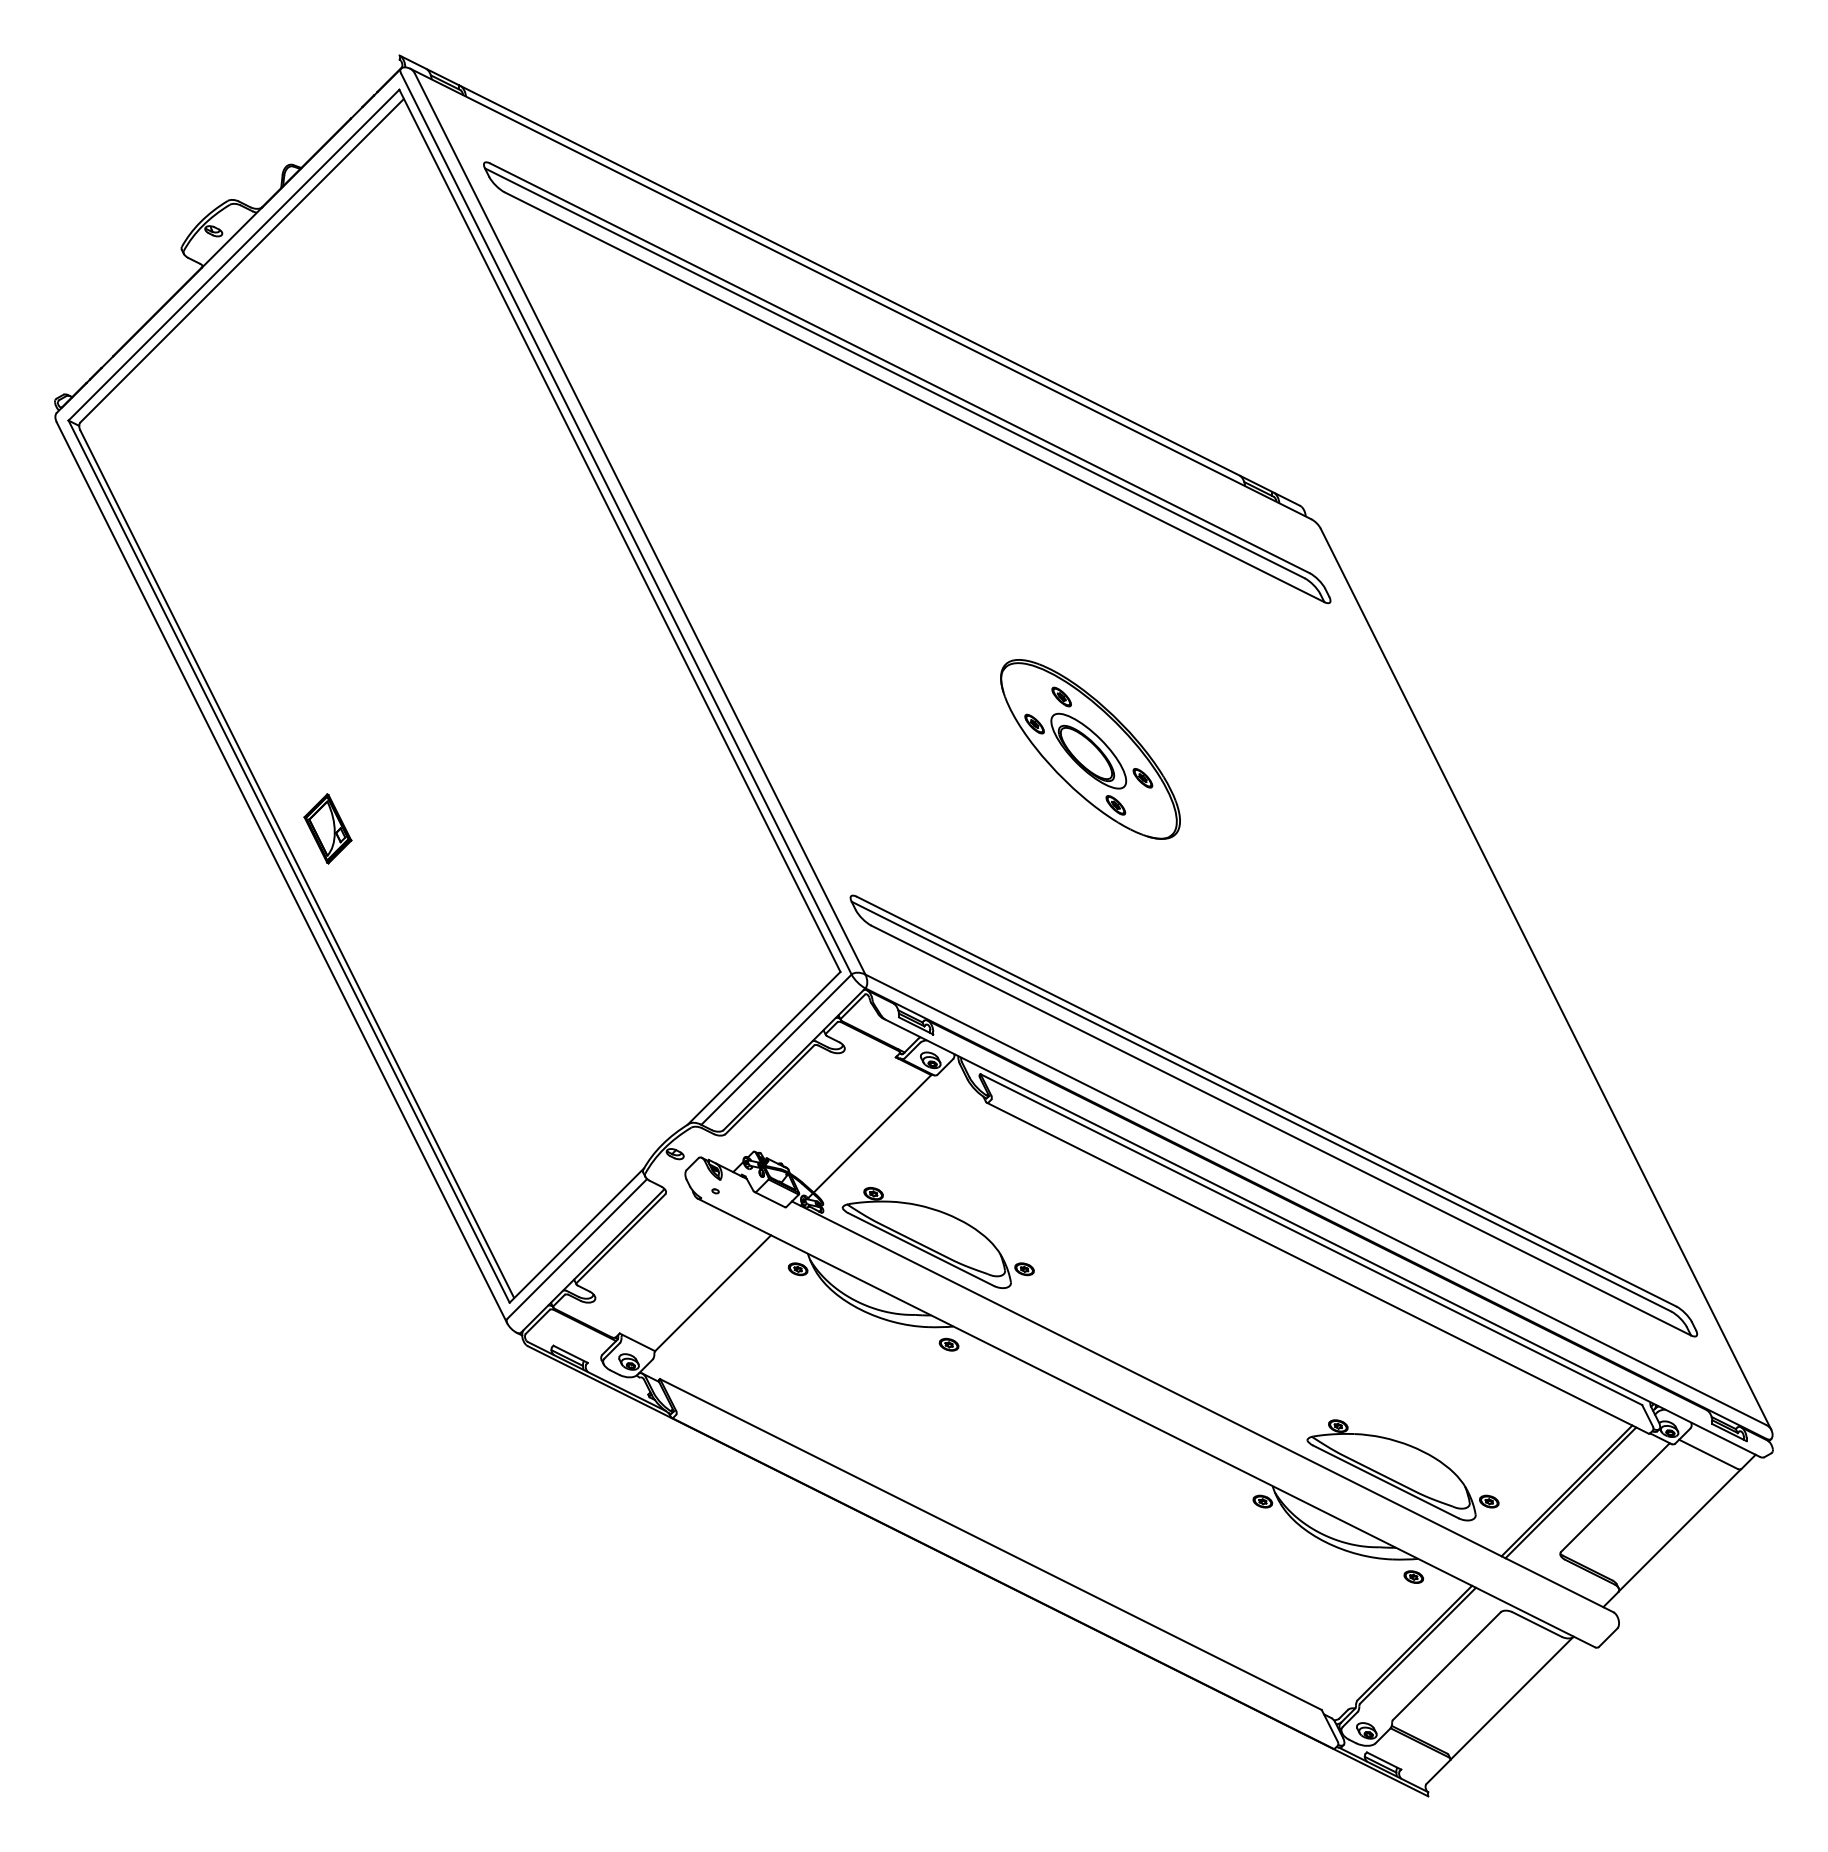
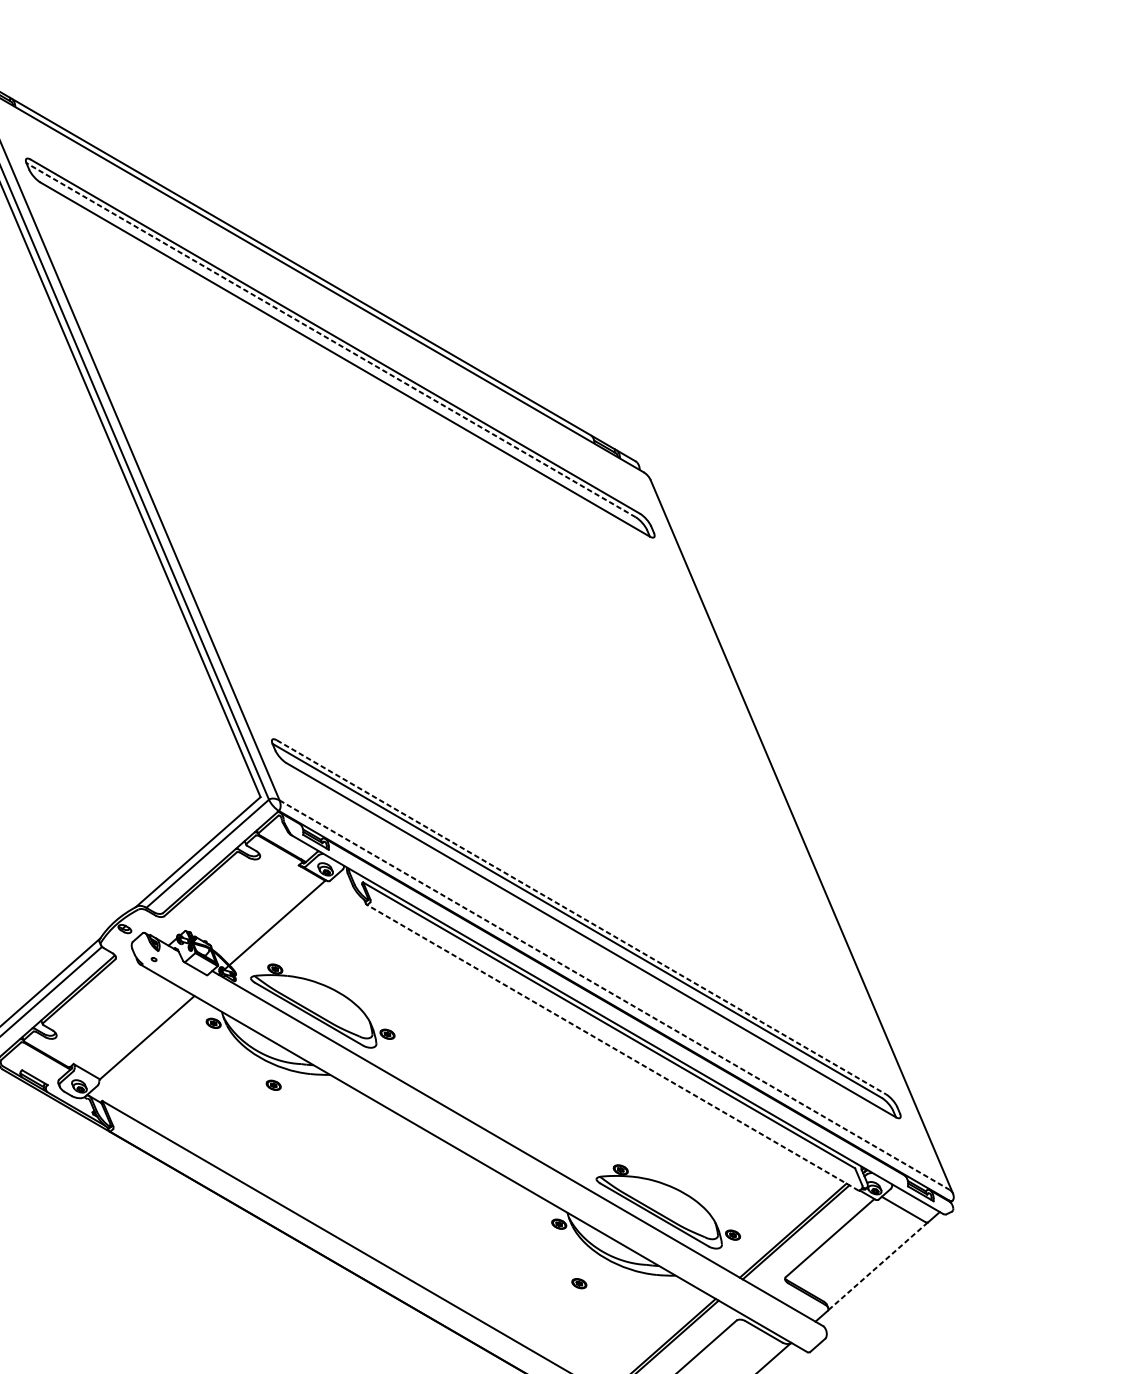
line: (894, 373) -> (330, 340), solid -> dashed
part: (1090, 749) -> (463, 638), removed
line: (1266, 1101) -> (581, 917), solid -> dashed
line: (1316, 1199) -> (615, 994), solid -> dashed
line: (1317, 1268) -> (612, 1047), solid -> dashed
part: (948, 1344) -> (273, 1085), moved
line: (1679, 1530) -> (877, 1266), solid -> dashed
part: (1413, 1576) -> (579, 1283), moved

